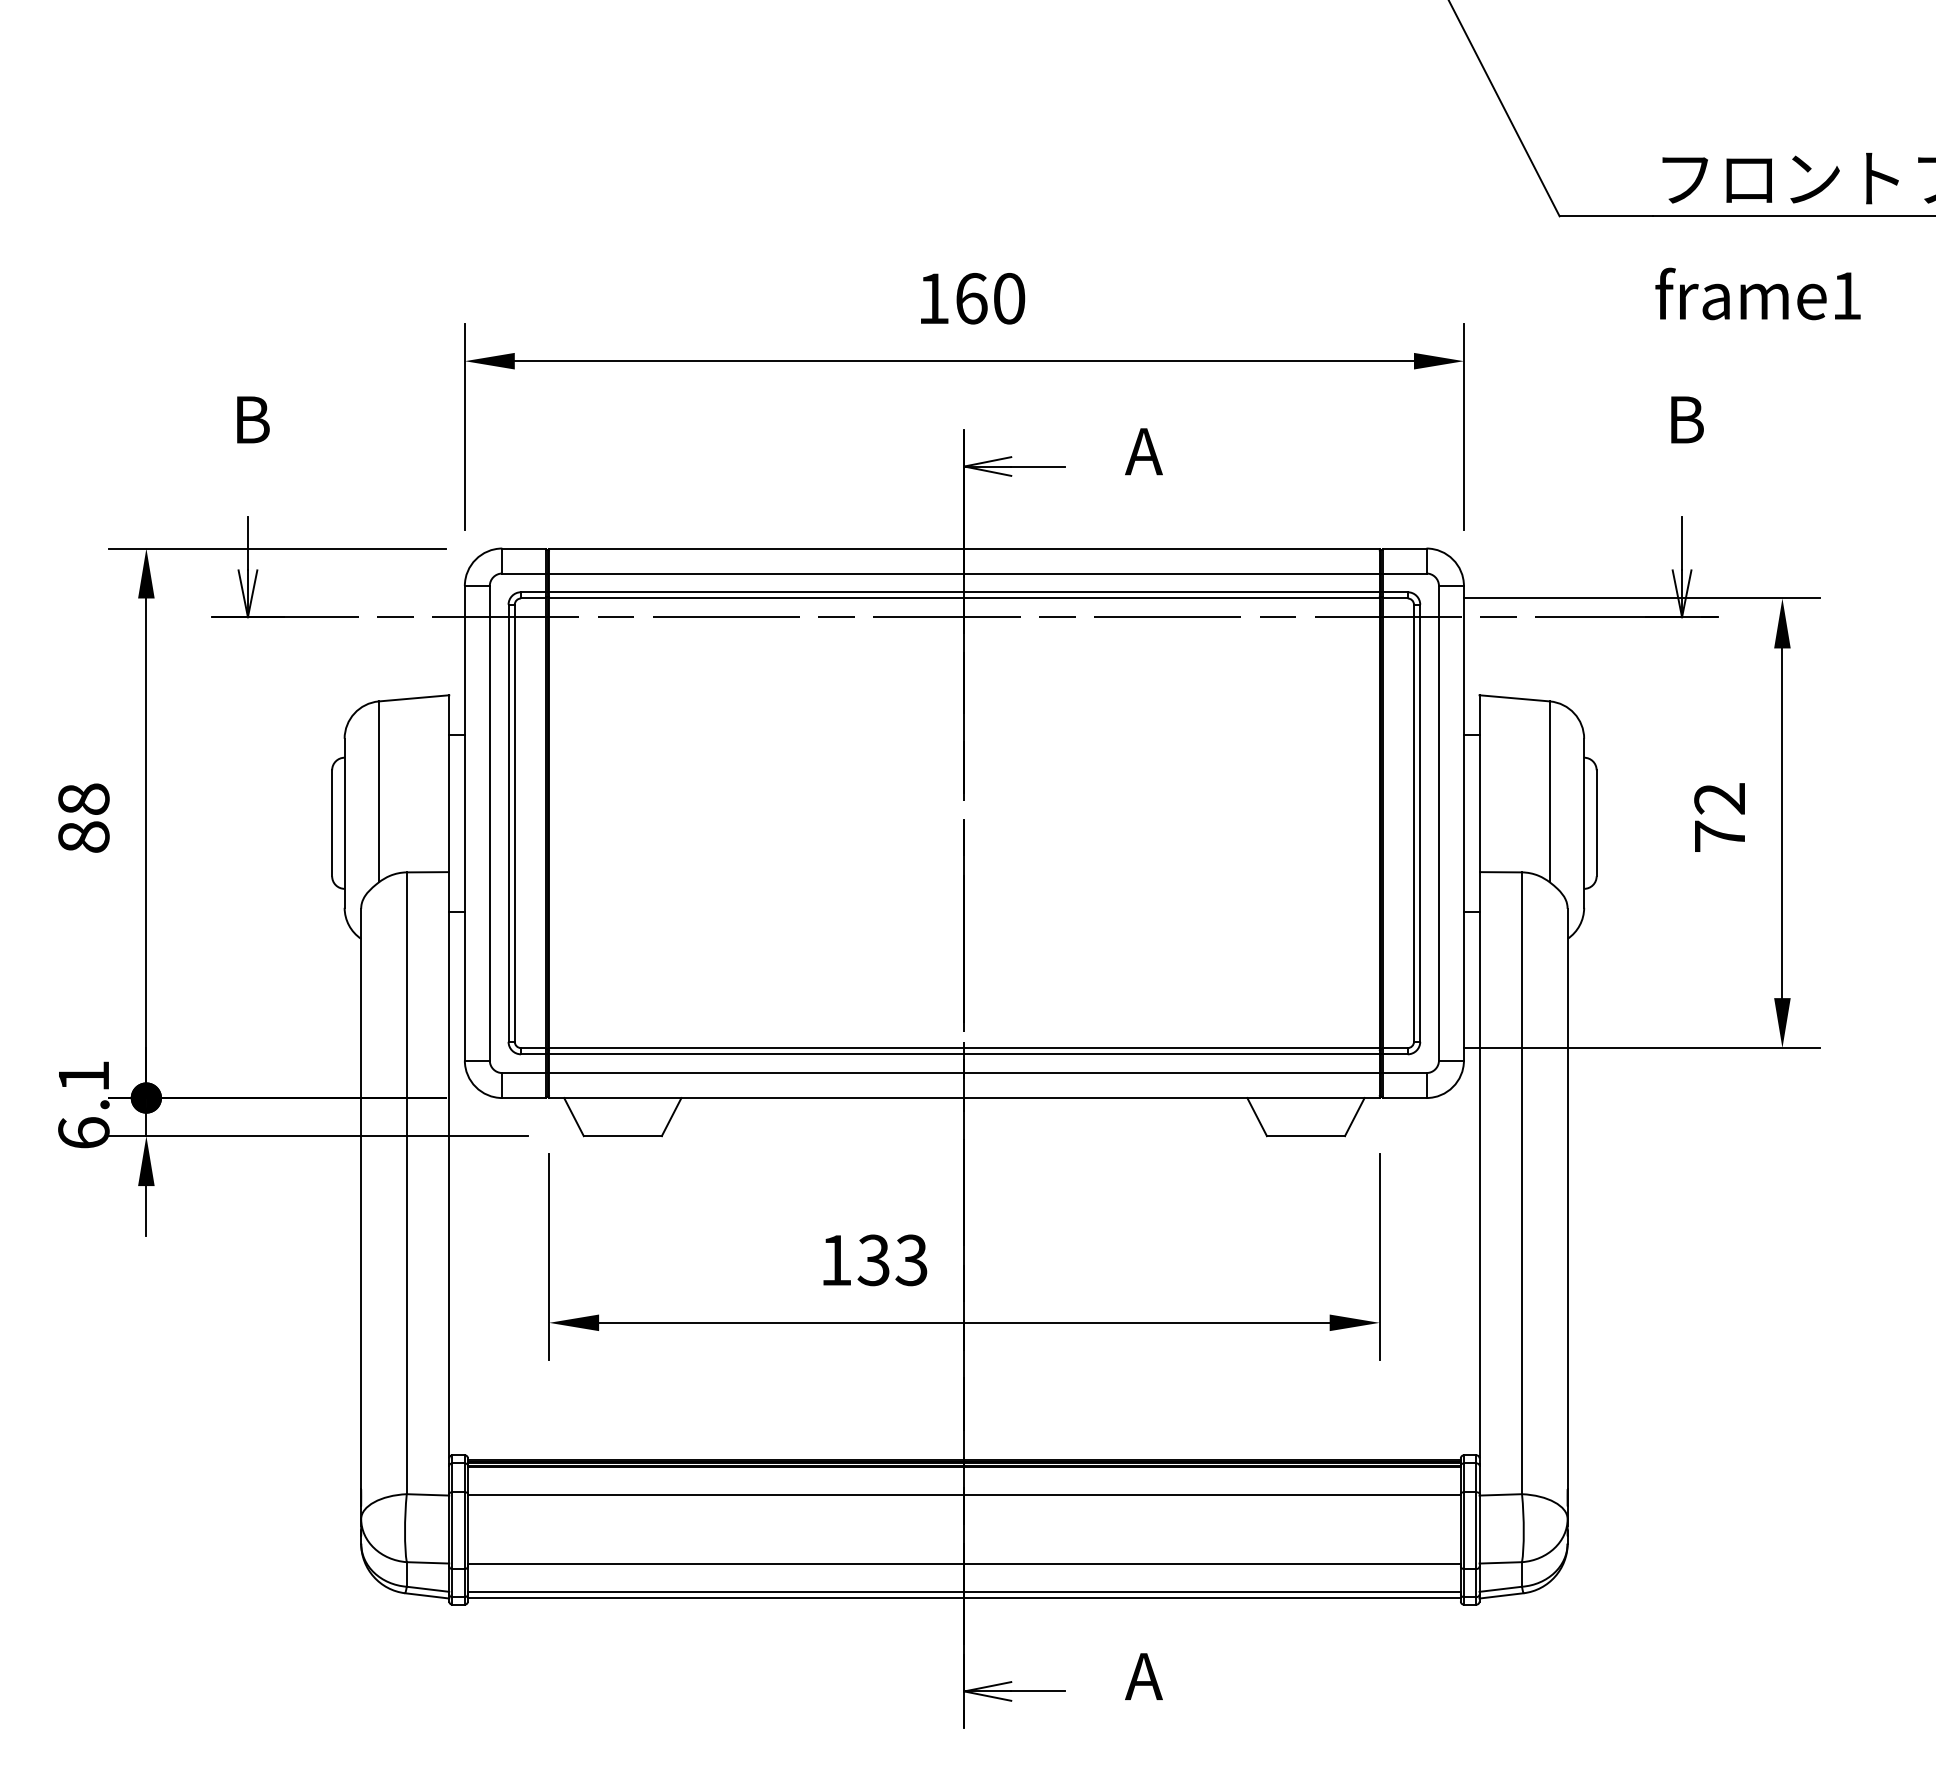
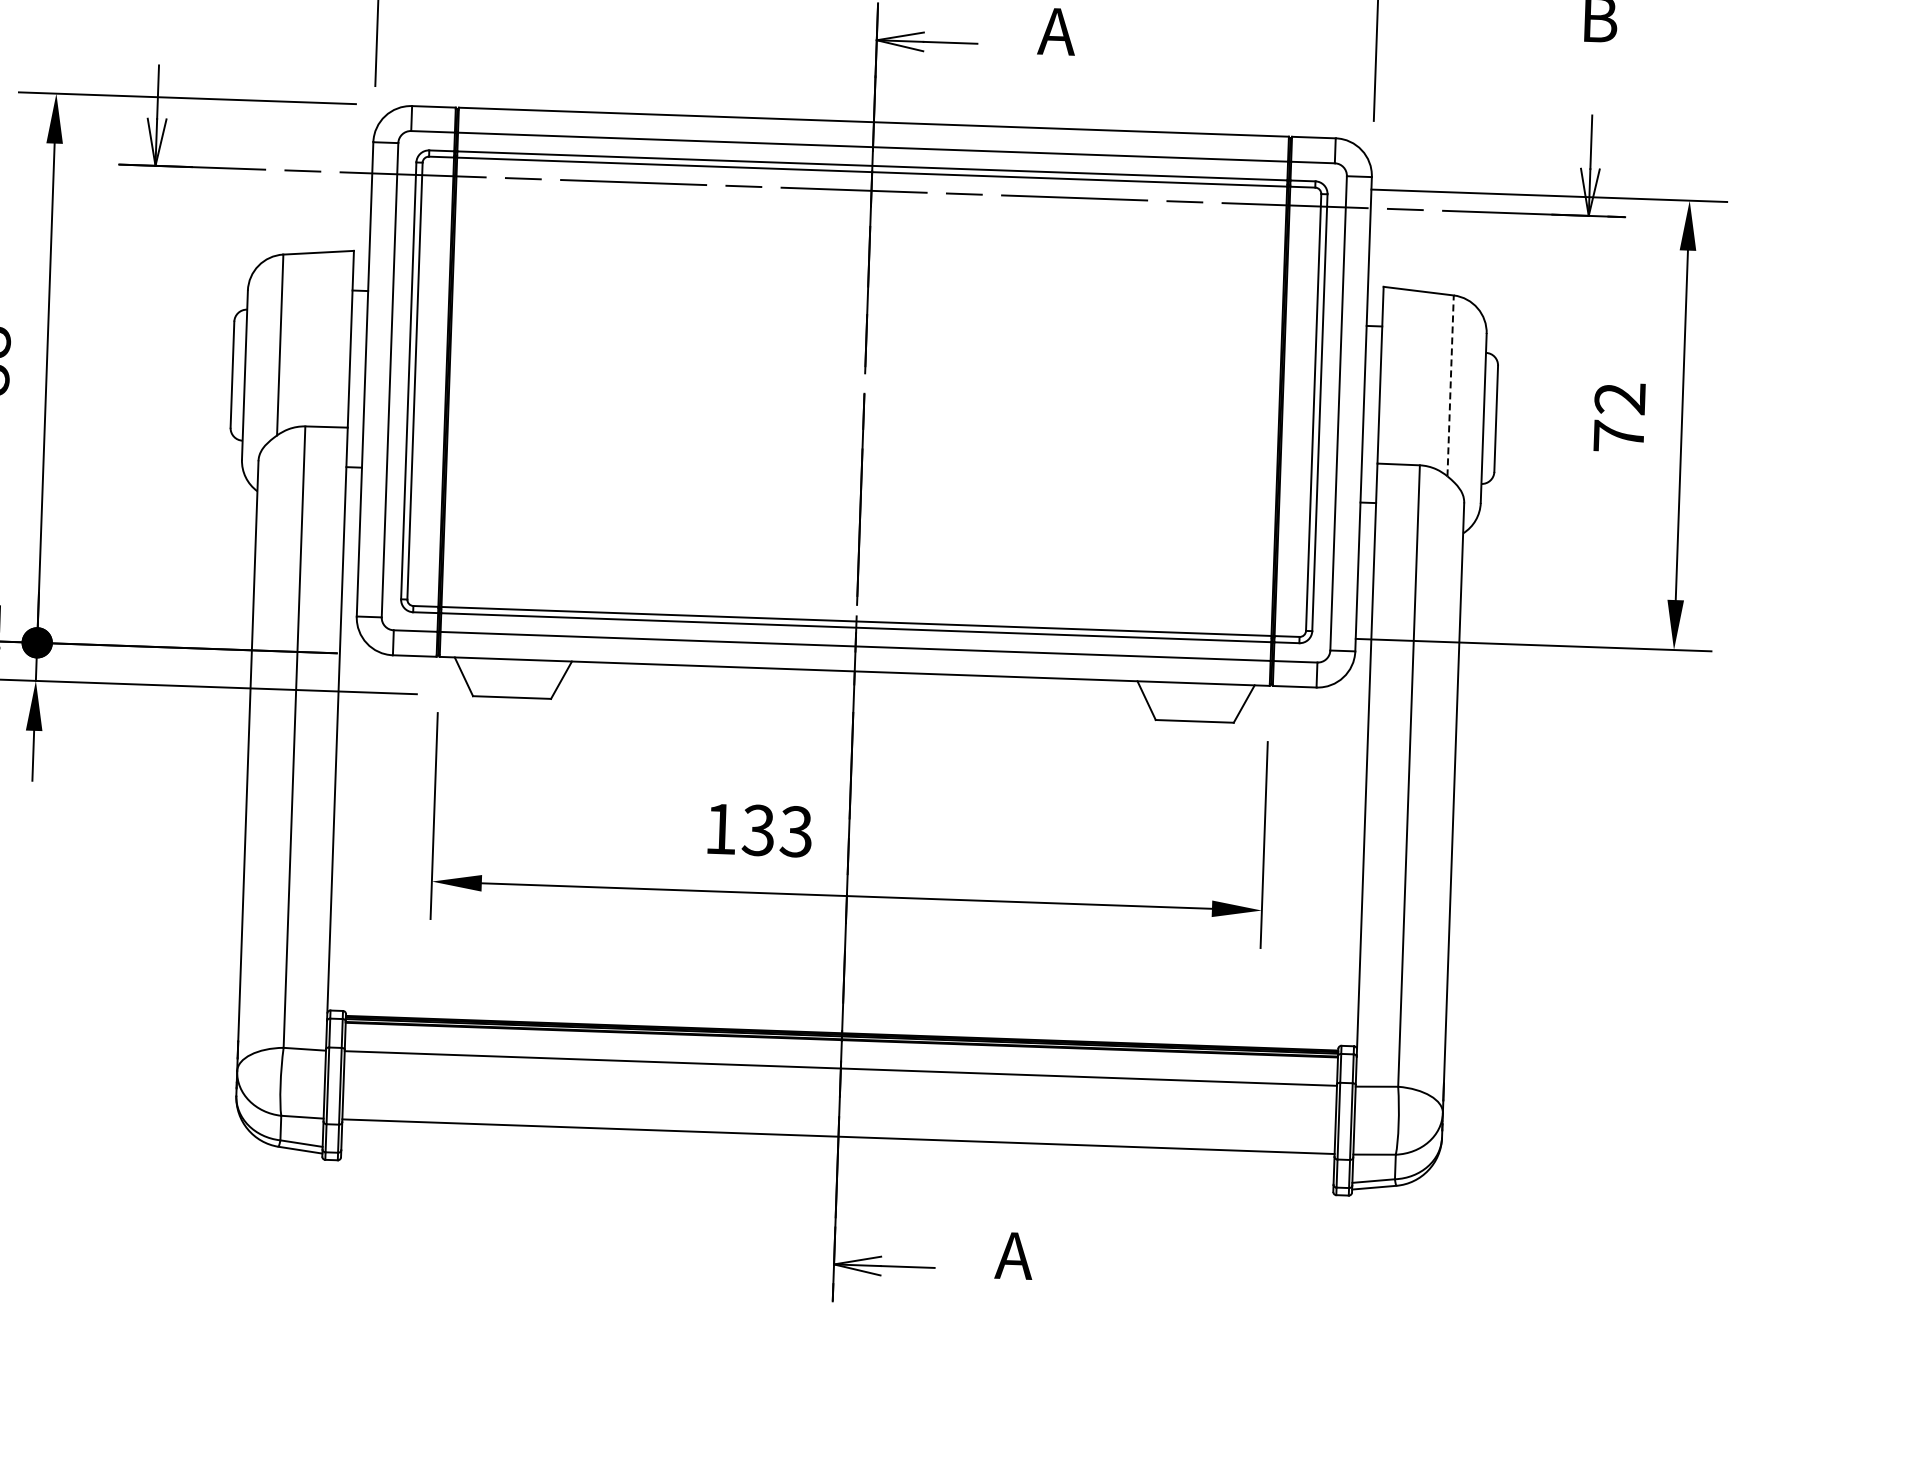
line: (1549, 791) -> (1450, 385), solid -> dashed
line: (963, 1591) -> (836, 1164), removed
line: (963, 1598) -> (836, 1171), removed

